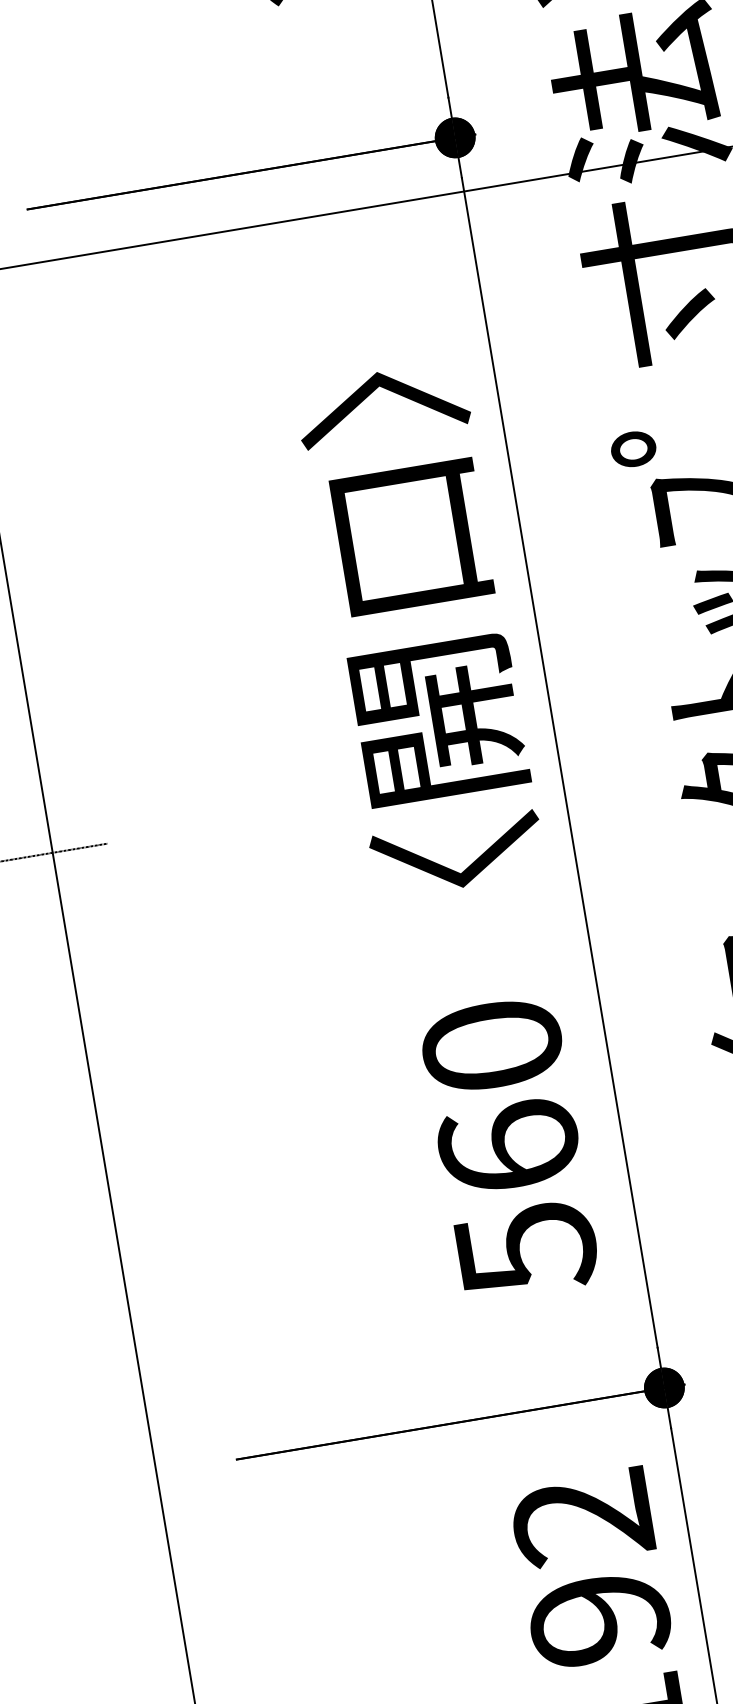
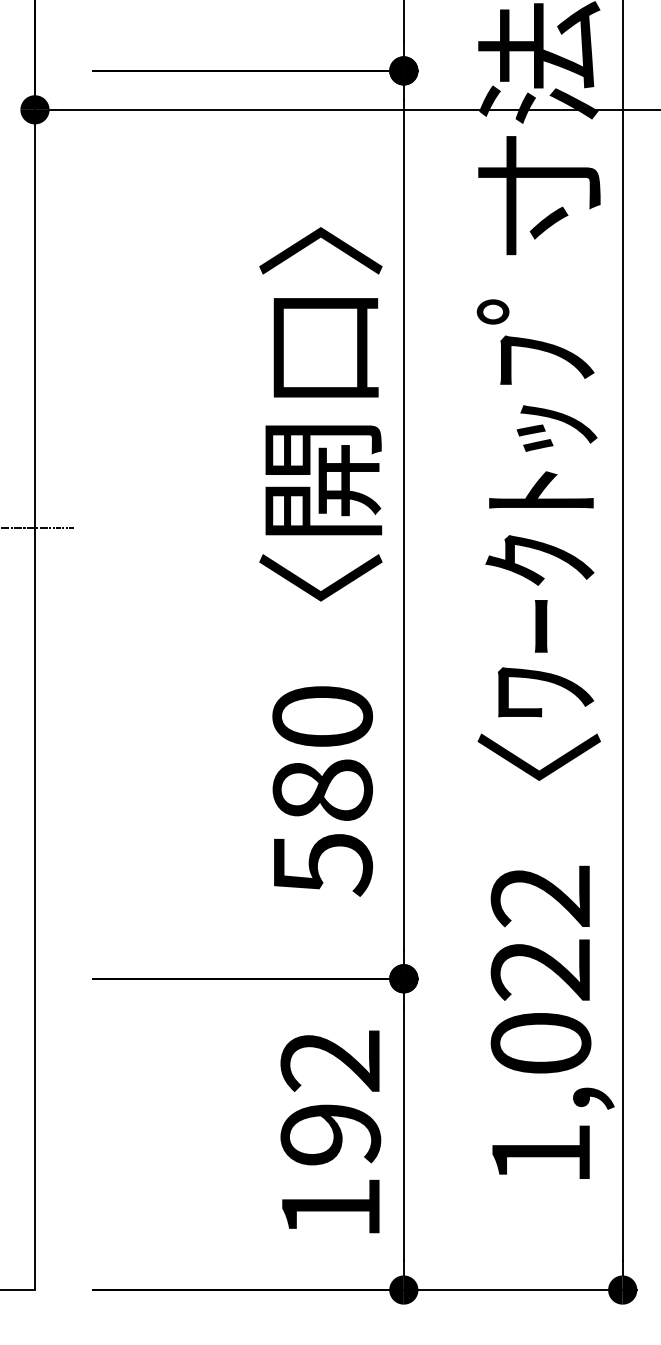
text: (508, 1146) -> (322, 789), 560 -> 580

